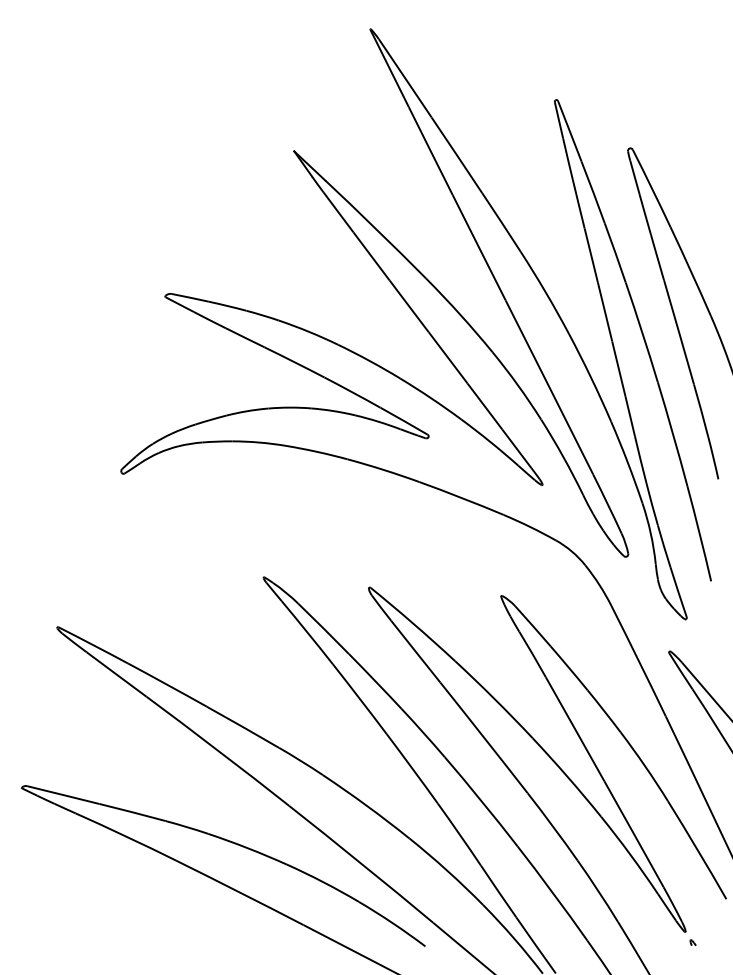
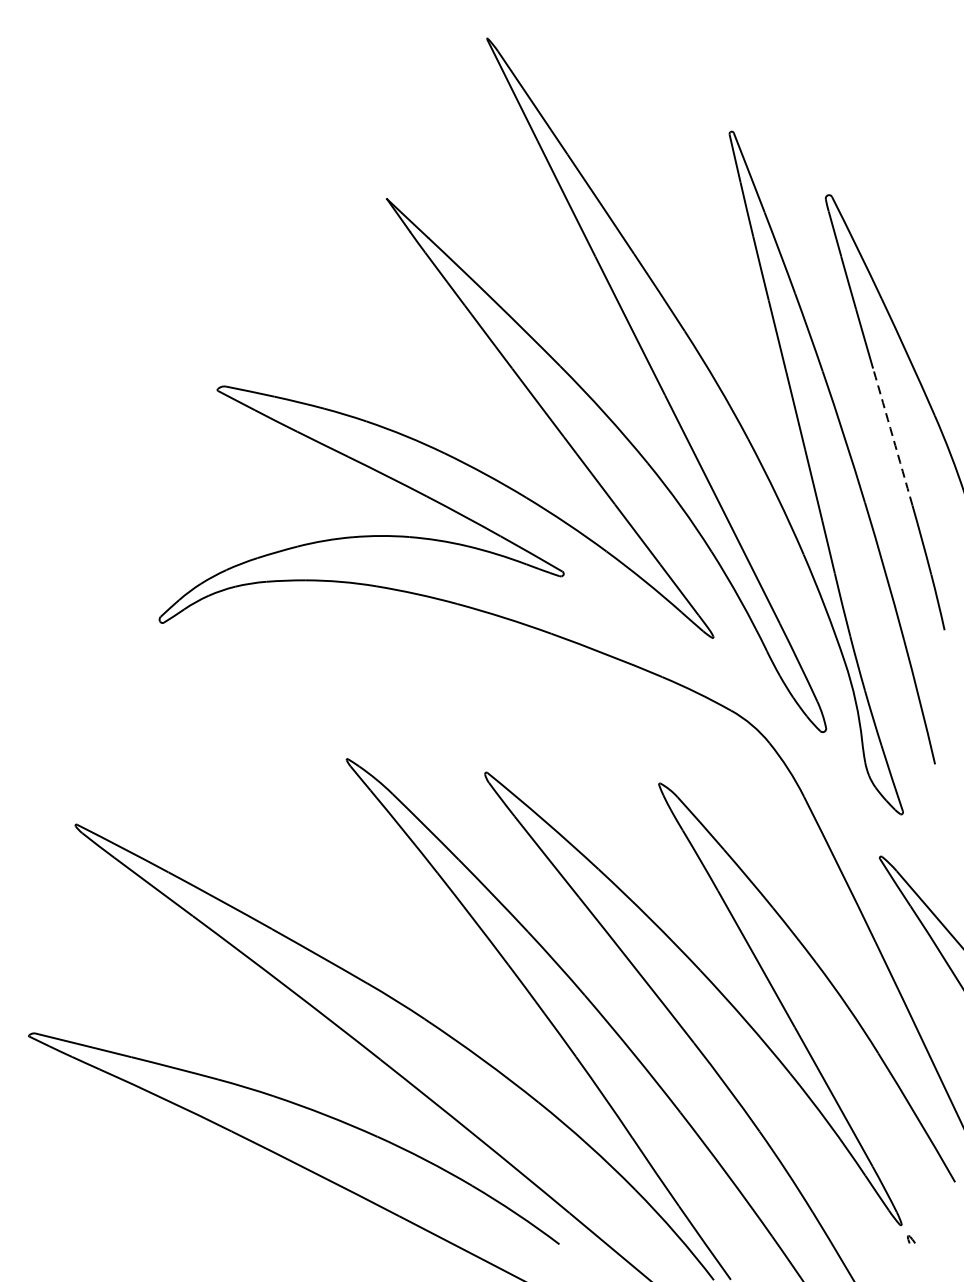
arc: (679, 332) -> (893, 437), solid -> dashed

